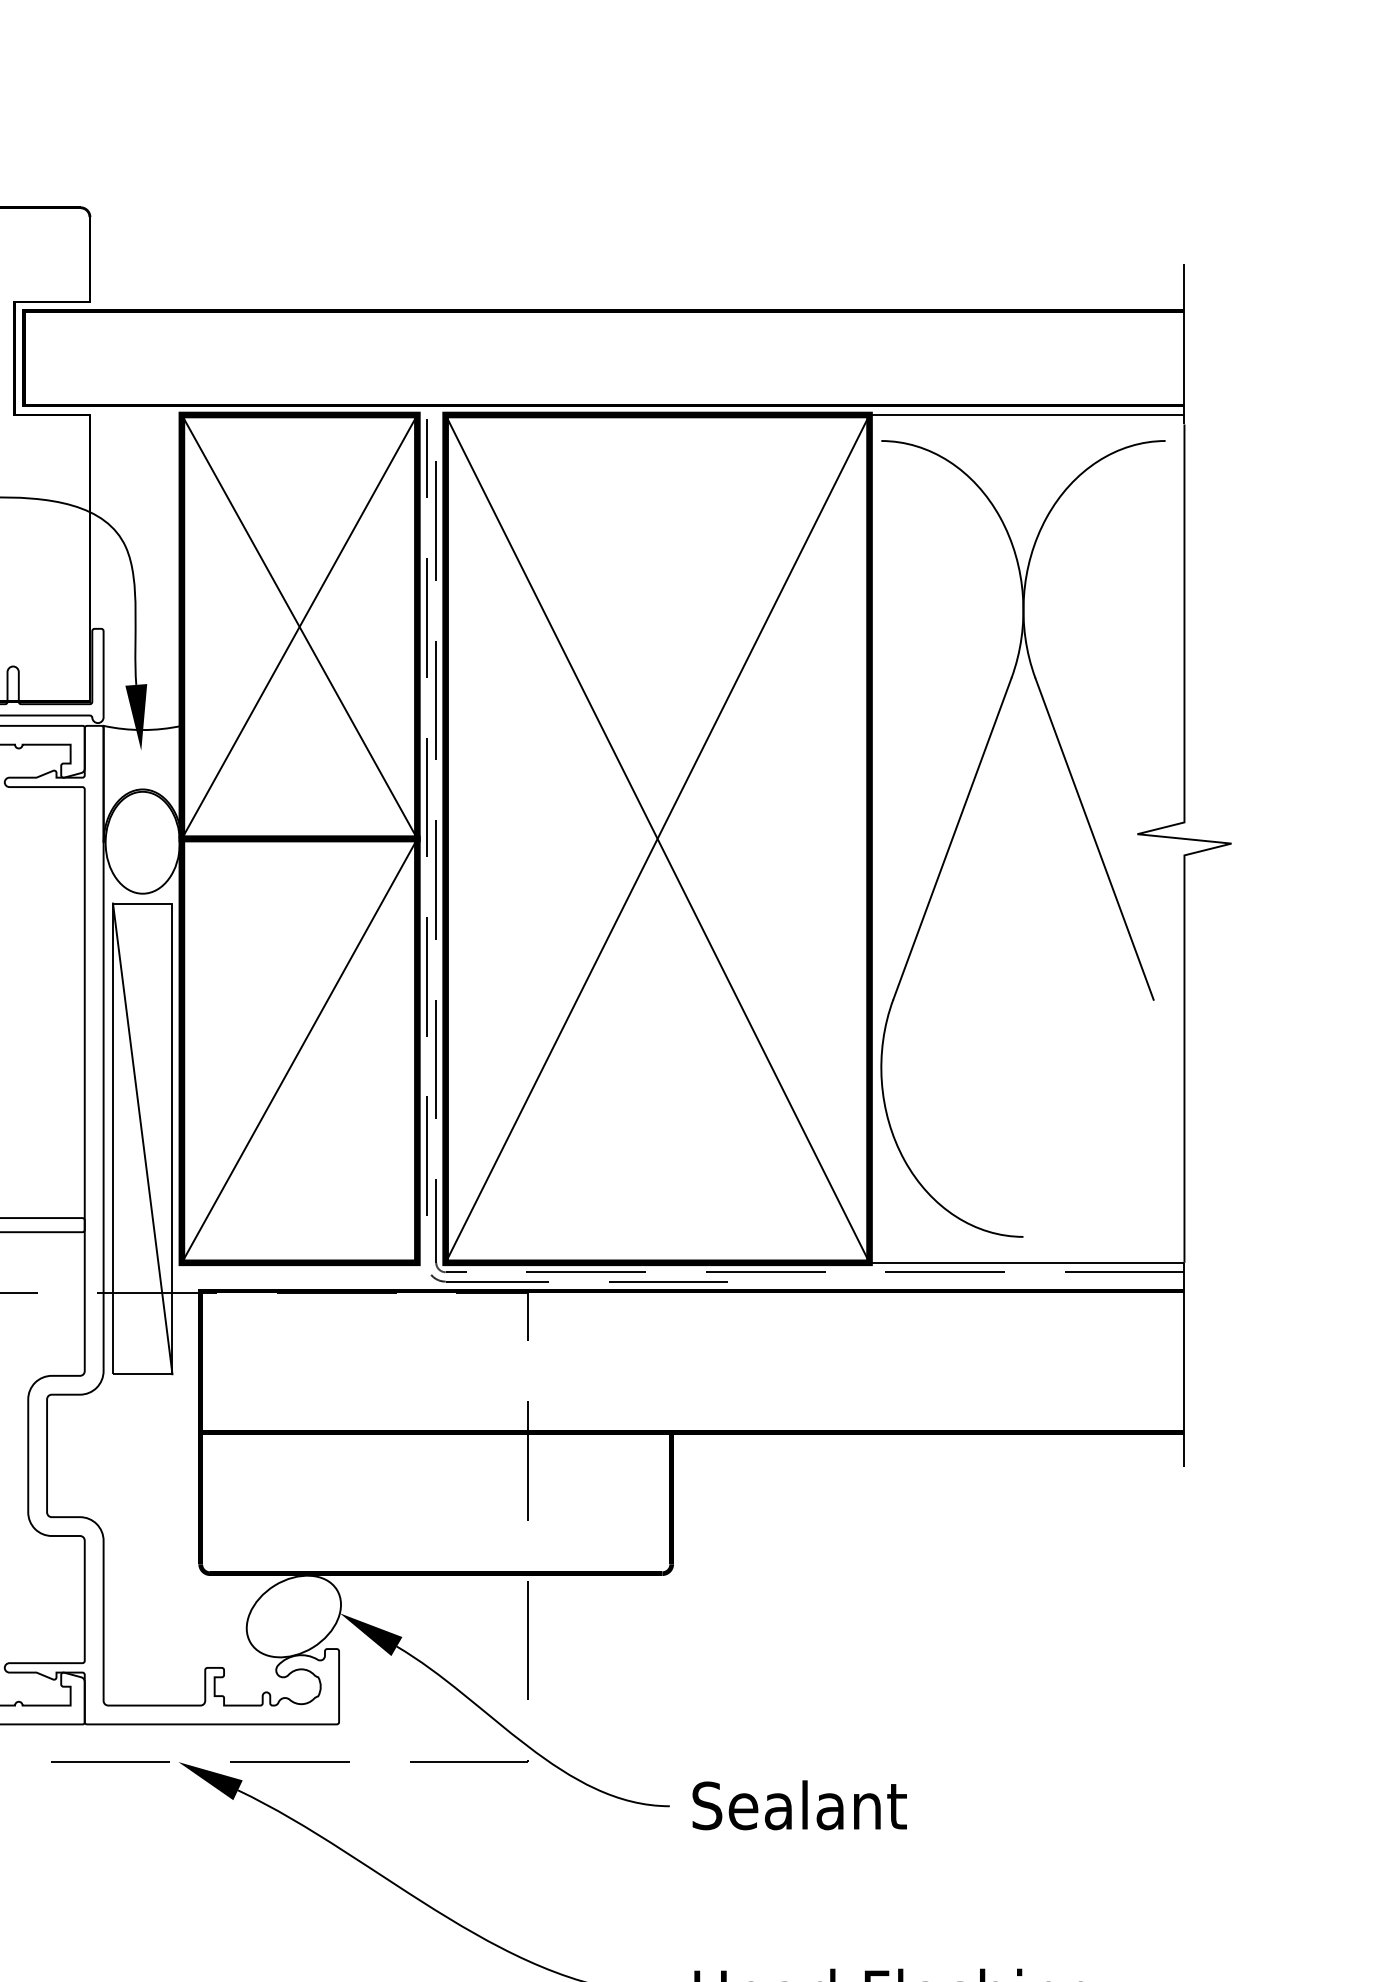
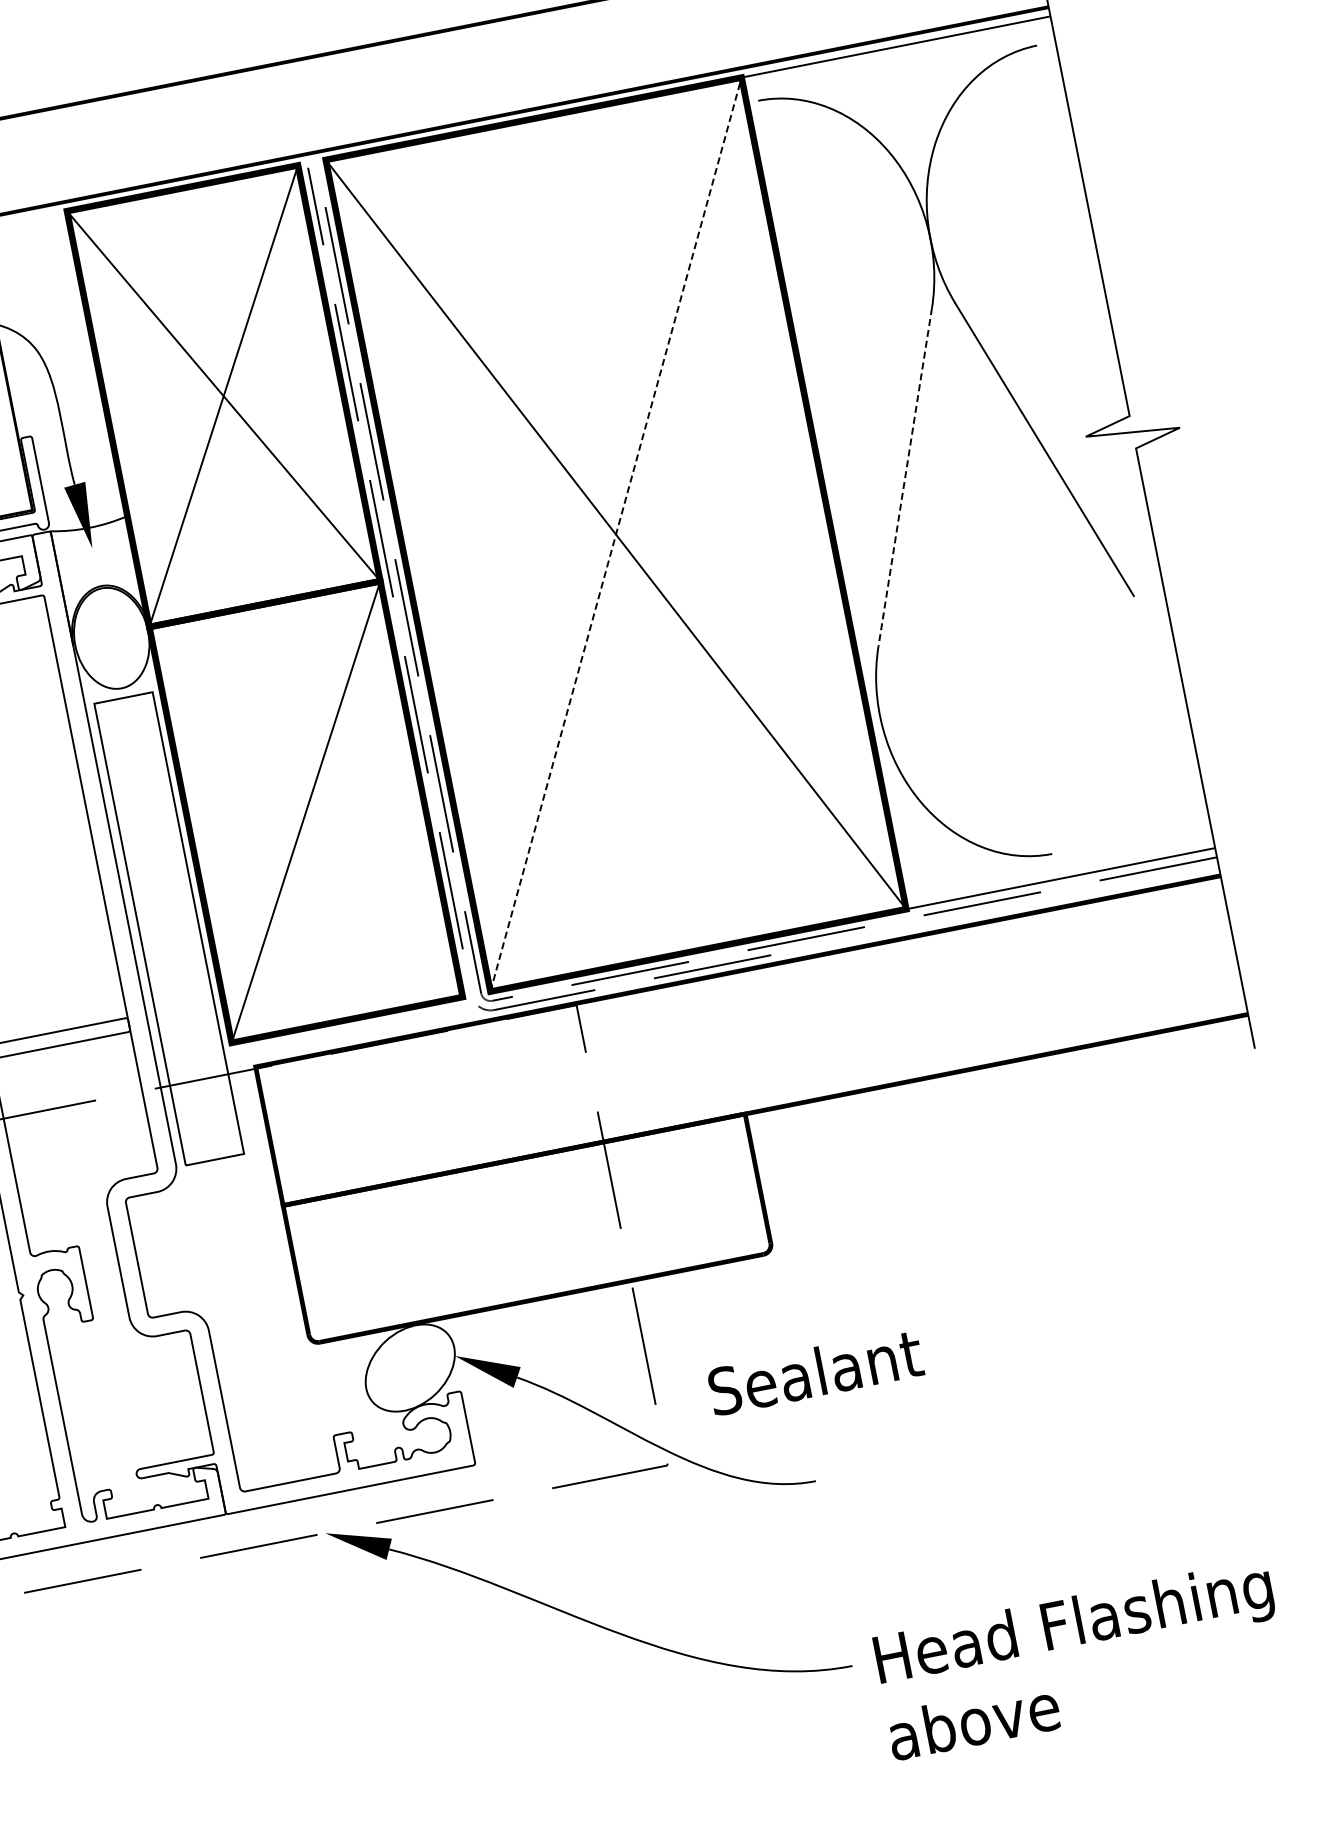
line: (657, 838) -> (615, 534), solid -> dashed
line: (952, 839) -> (905, 477), solid -> dashed
line: (142, 1138) -> (168, 928), removed
text: (799, 1805) -> (815, 1372), moved

